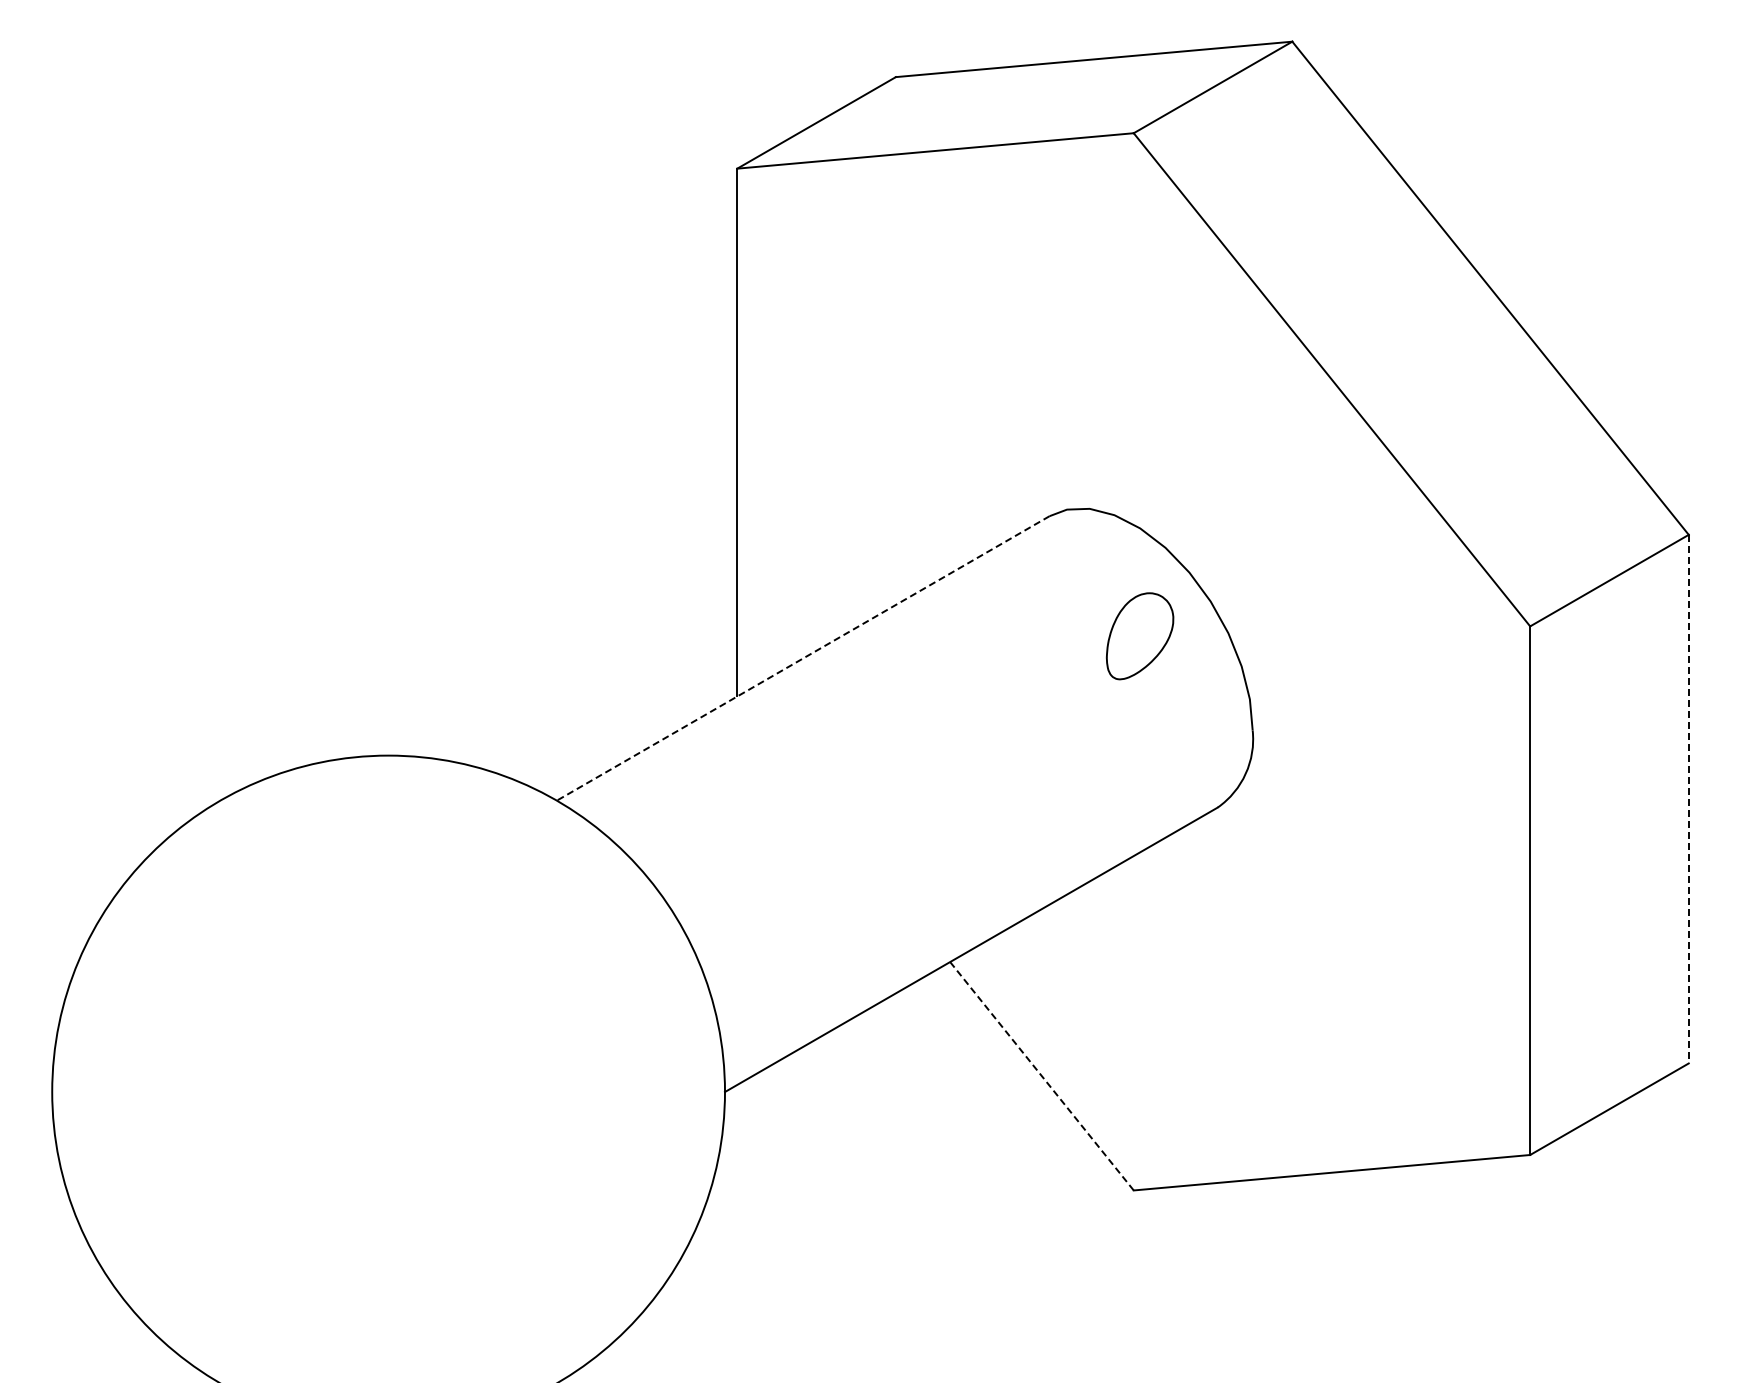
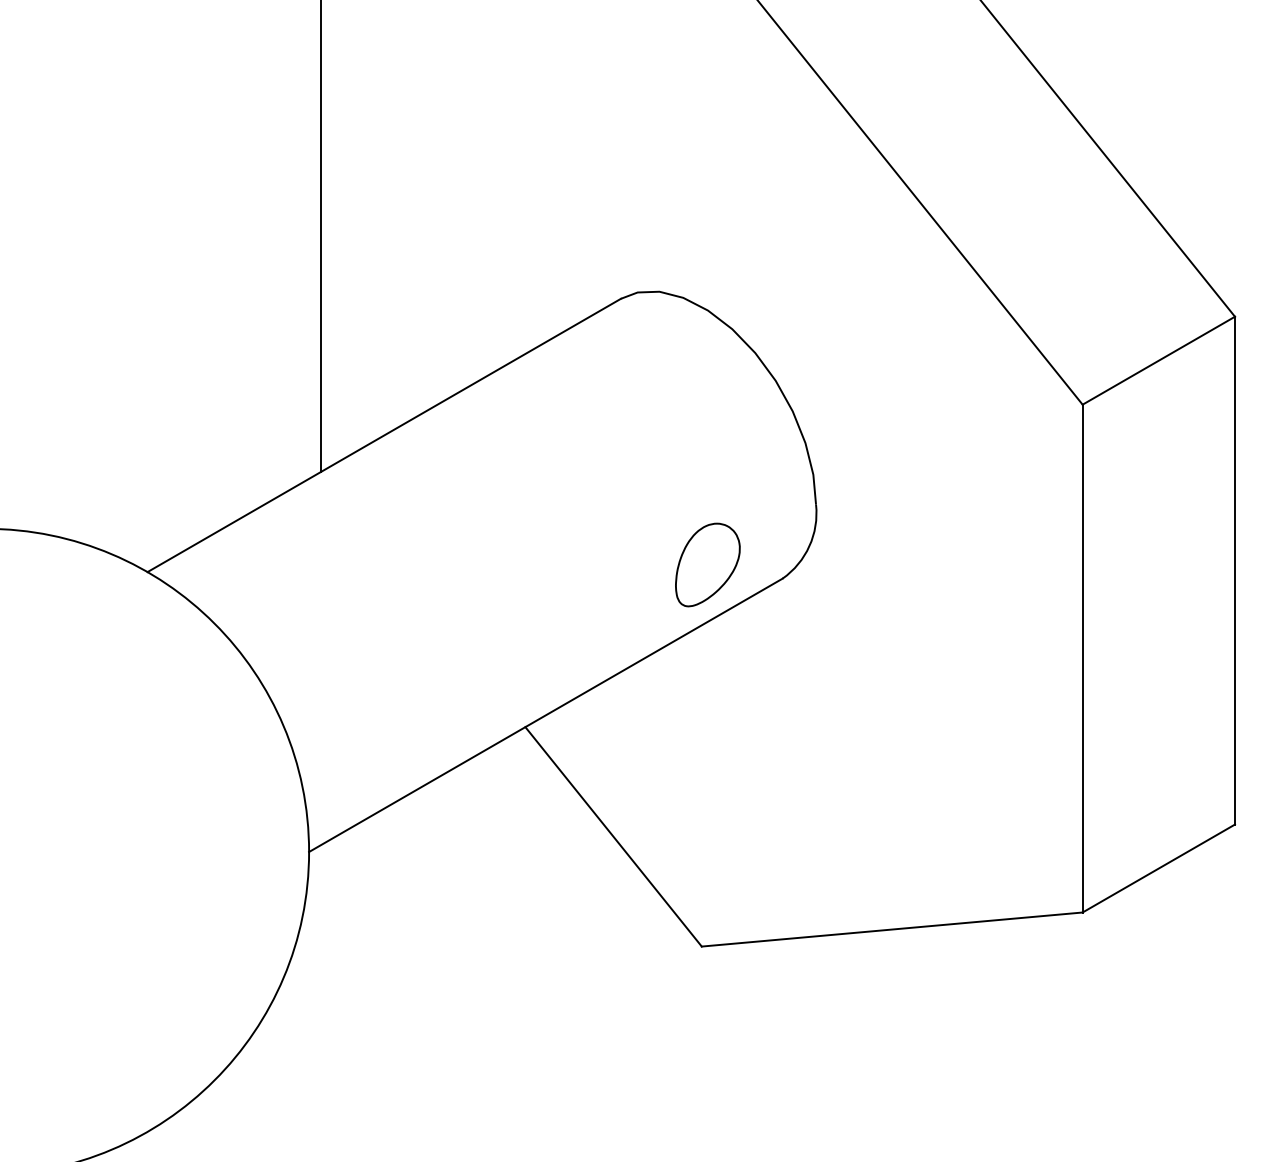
part: (1139, 636) -> (707, 565), moved
line: (803, 658) -> (384, 435), dashed -> solid
line: (1688, 799) -> (1234, 570), dashed -> solid
line: (1041, 1076) -> (613, 837), dashed -> solid

